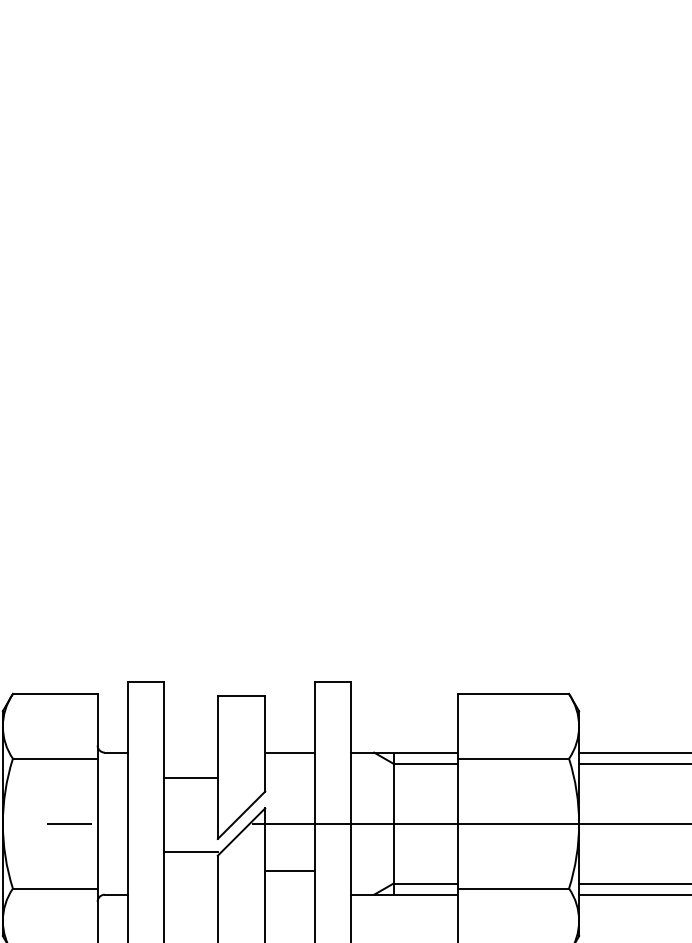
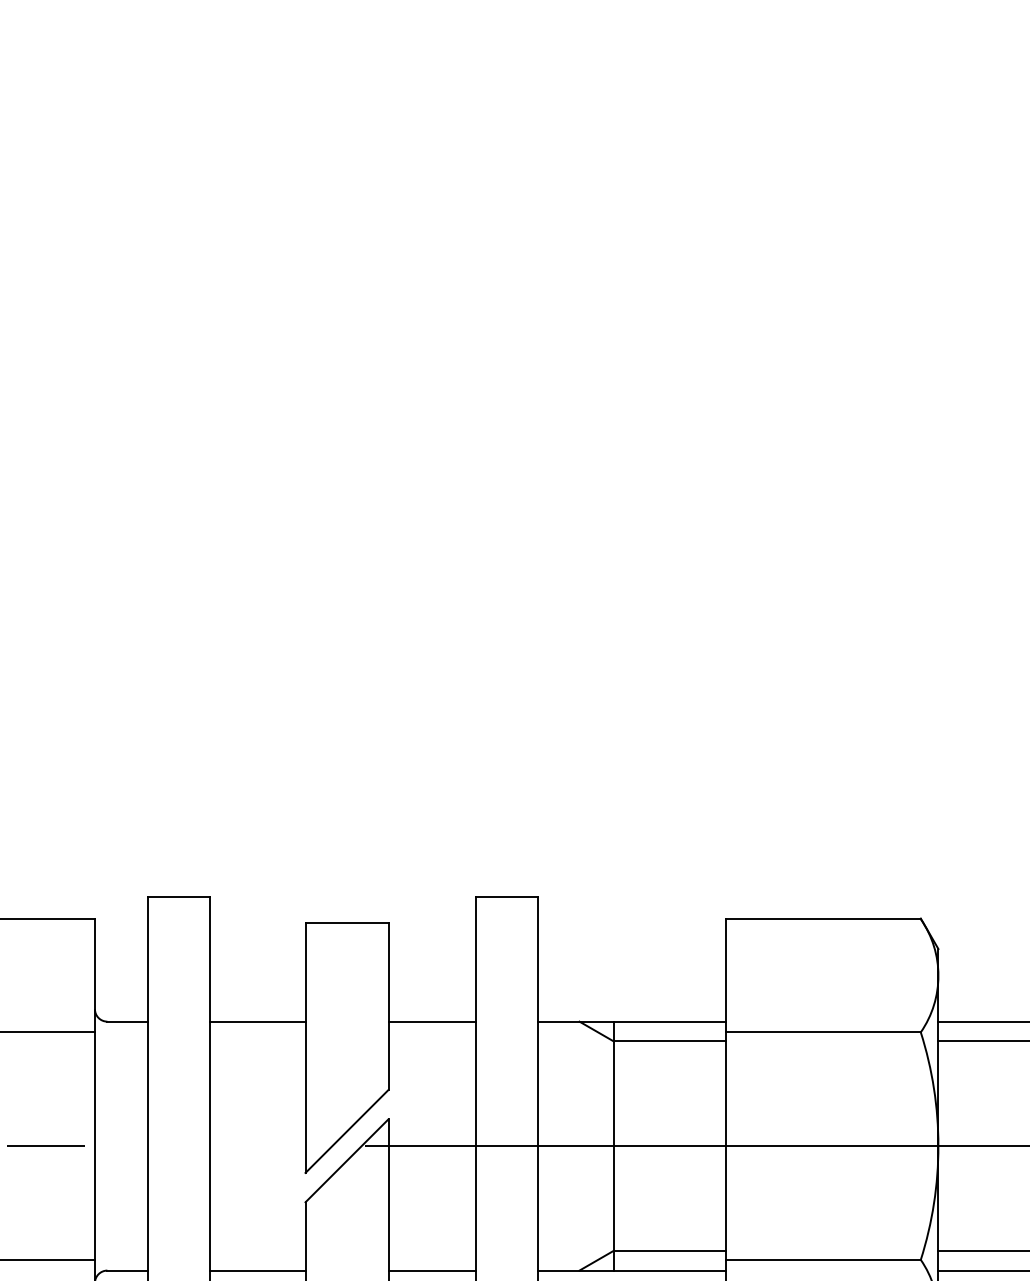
line: (190, 777) -> (257, 1021), moved
line: (190, 851) -> (257, 1270), moved
line: (290, 870) -> (432, 1270), moved

